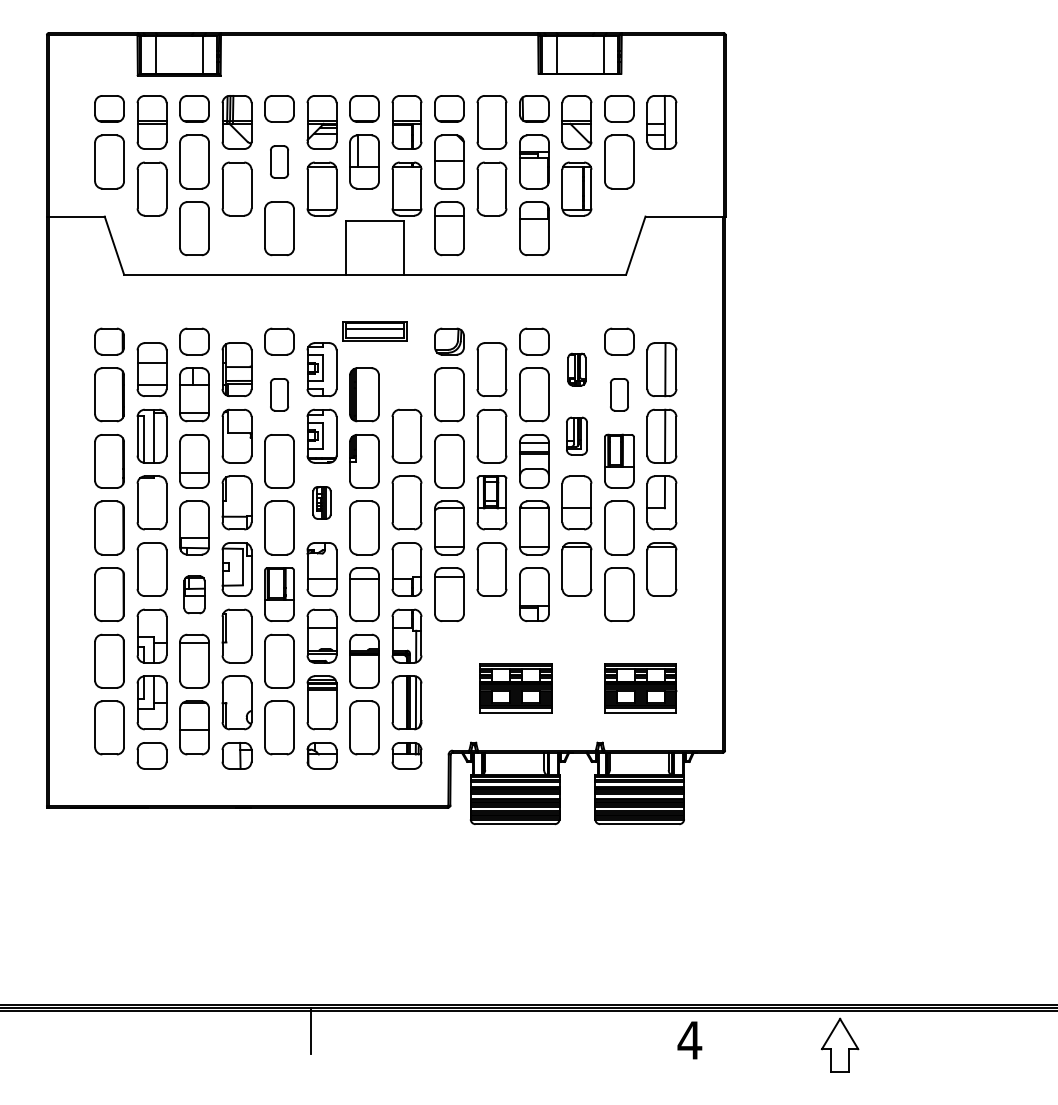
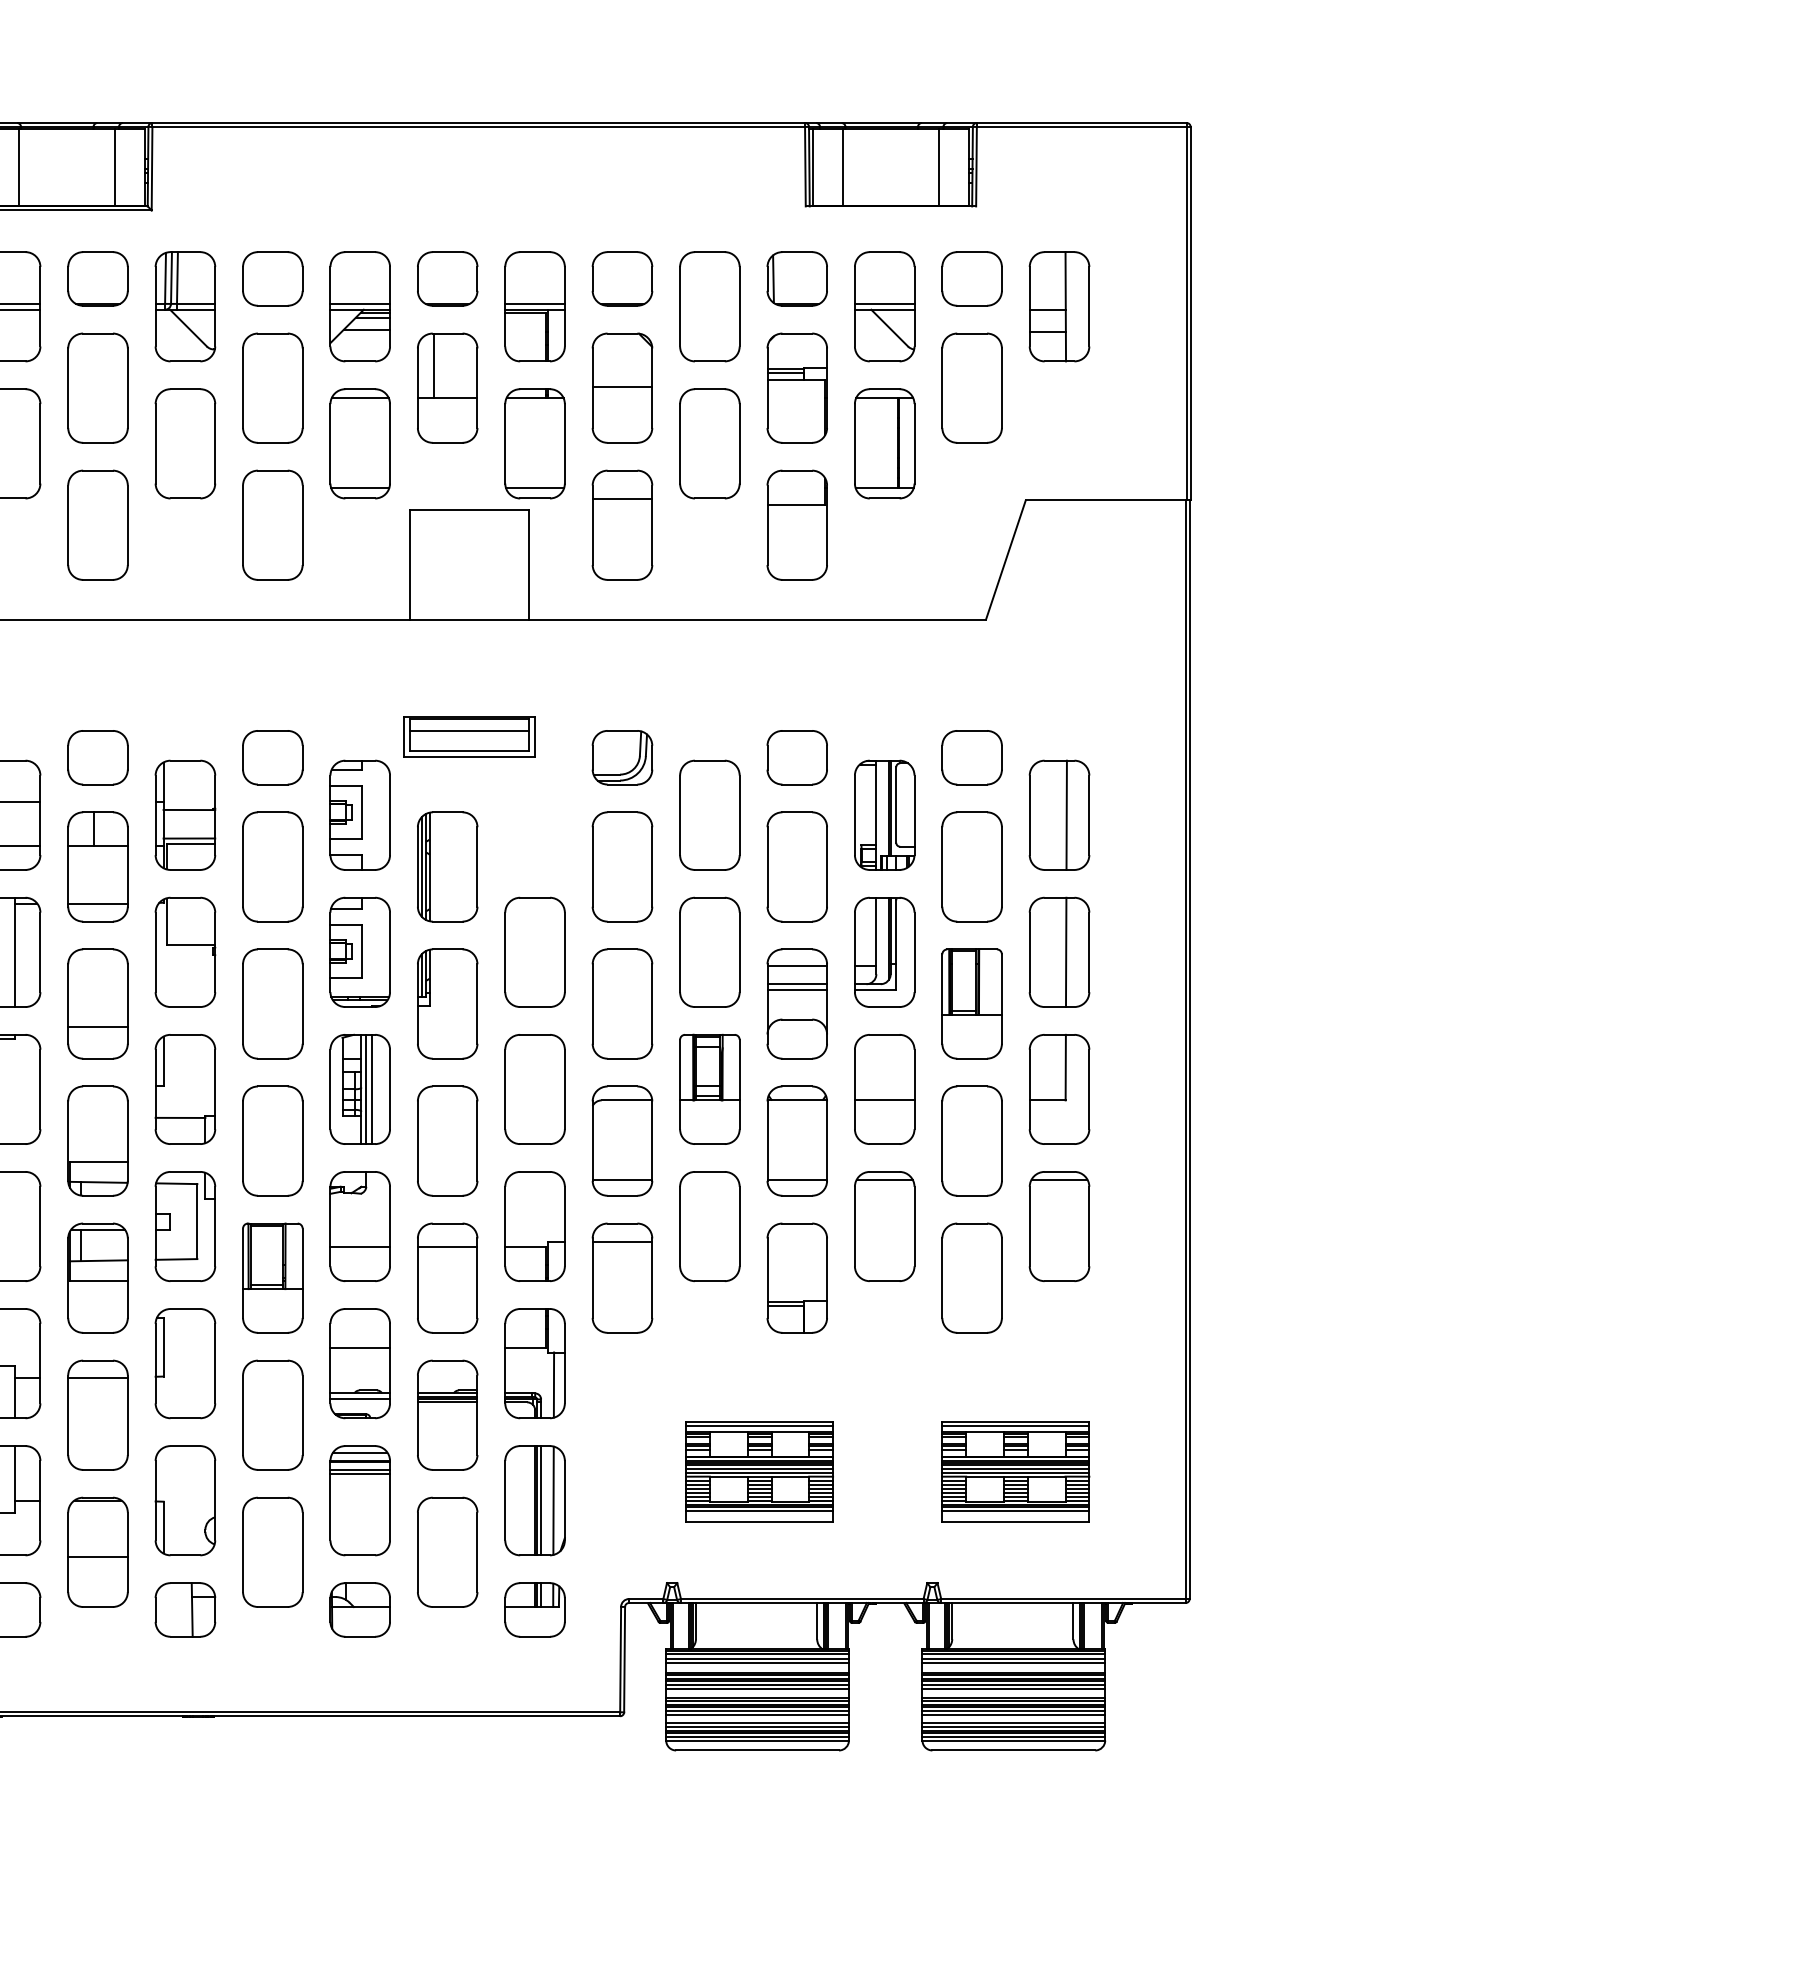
part: (279, 161) -> (272, 387), size x1.67
part: (576, 369) -> (883, 814), size x1.67
part: (279, 394) -> (272, 866), size x1.67
part: (619, 394) -> (972, 866), size x1.67
part: (576, 435) -> (883, 950), size x1.43
part: (321, 502) -> (359, 1088), size x1.67
part: (194, 594) -> (97, 1277), size x1.43

